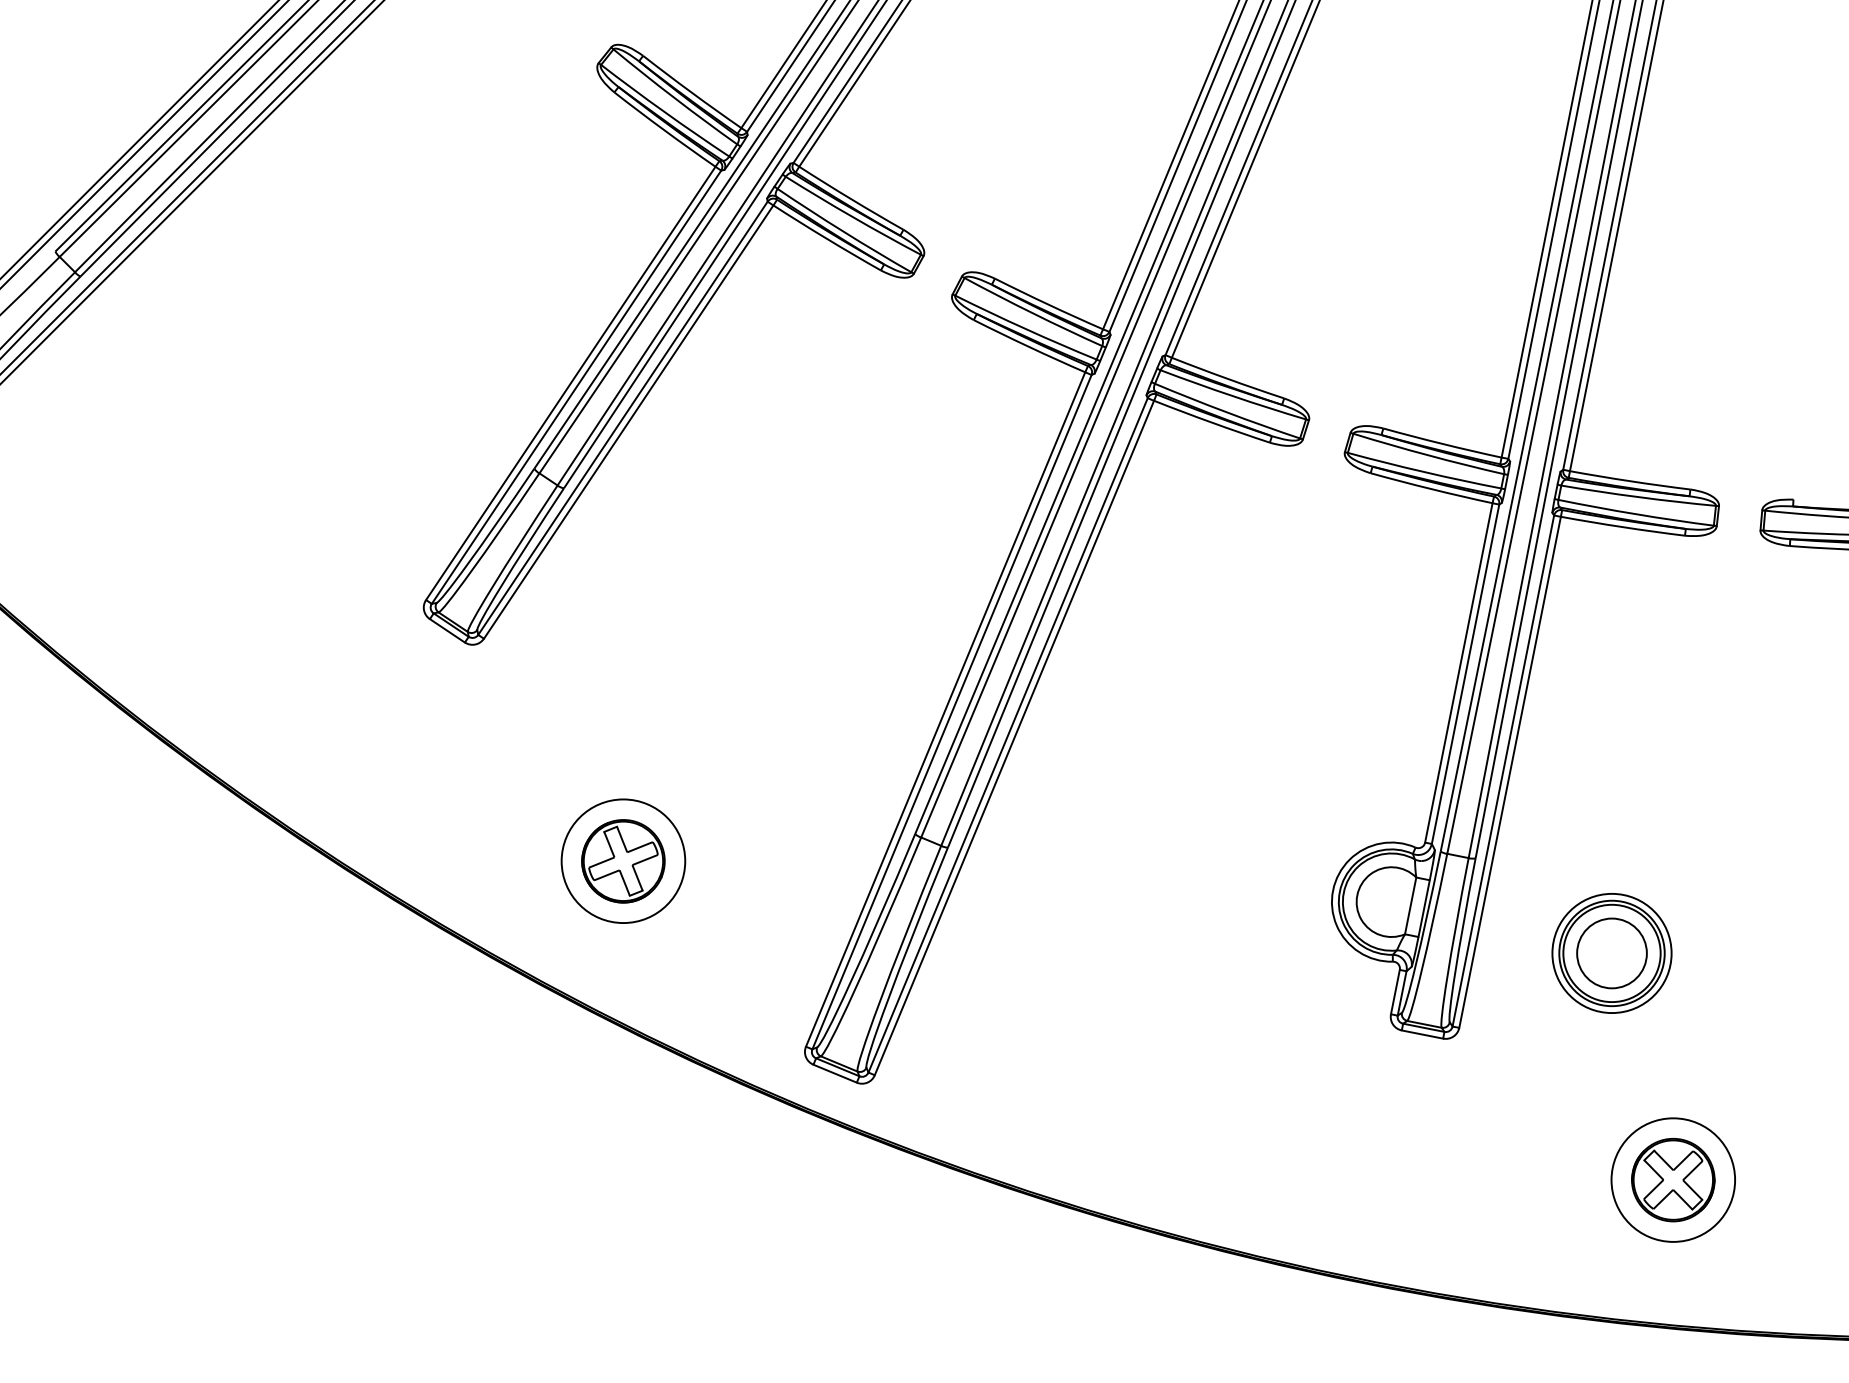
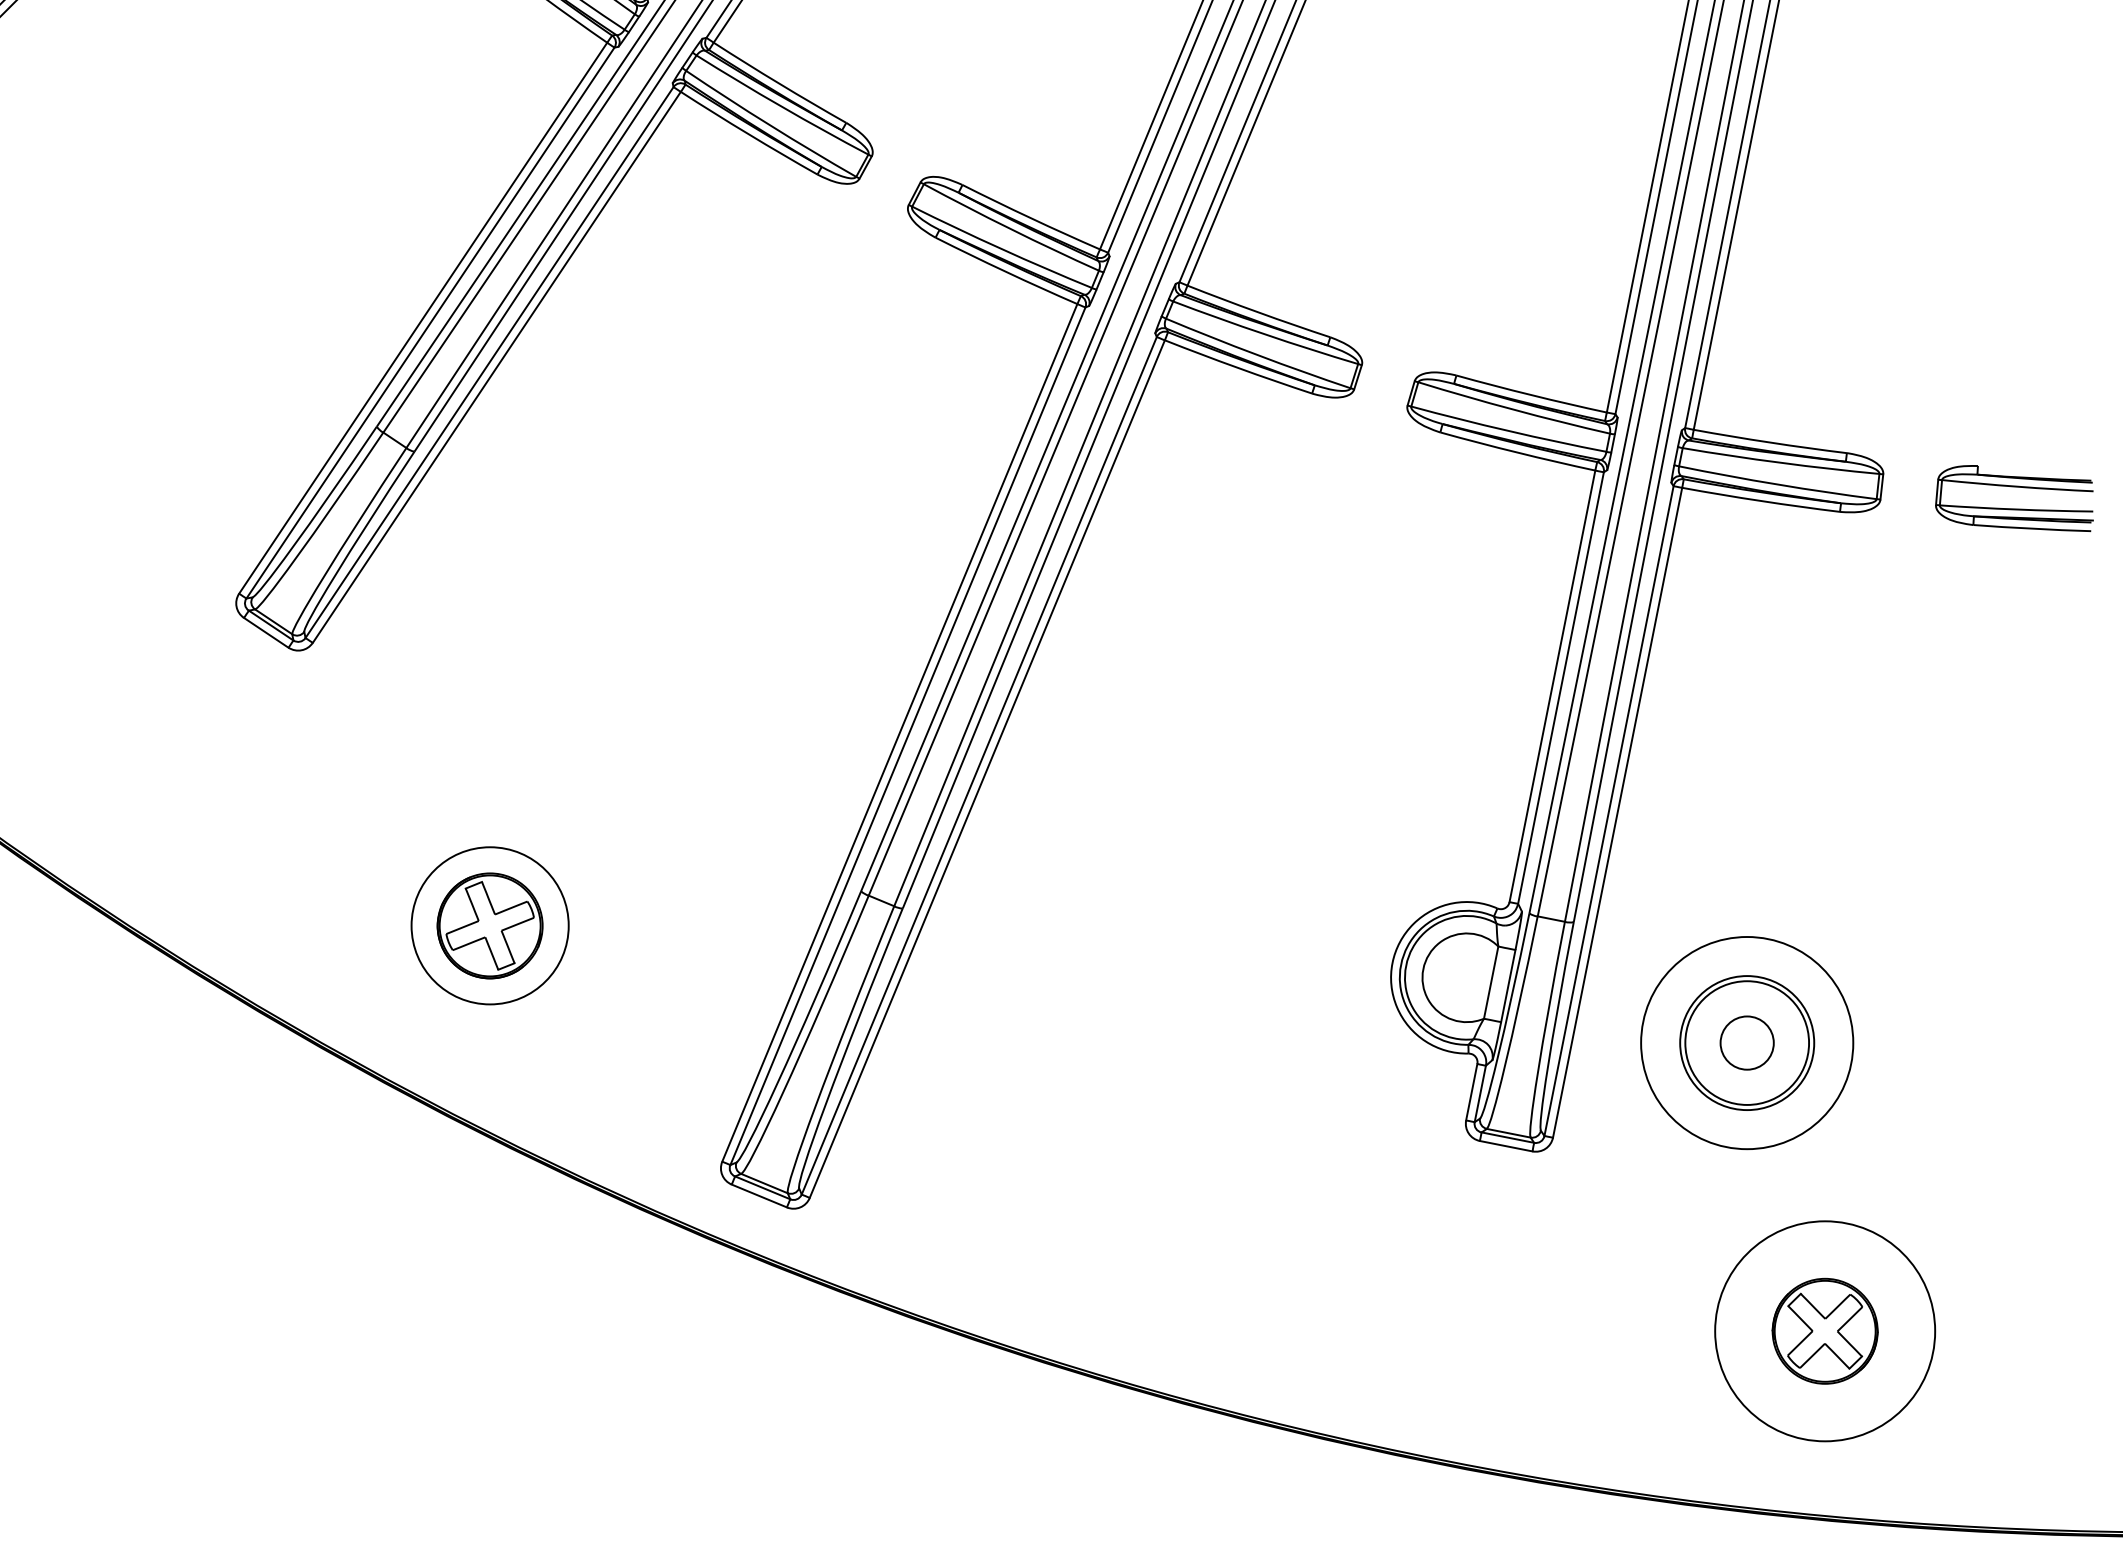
circle: (1611, 953) -> (1746, 1043), size x0.6
circle: (1611, 953) -> (1746, 1043), size x1.4
circle: (1673, 1179) -> (1825, 1330), size x1.4

